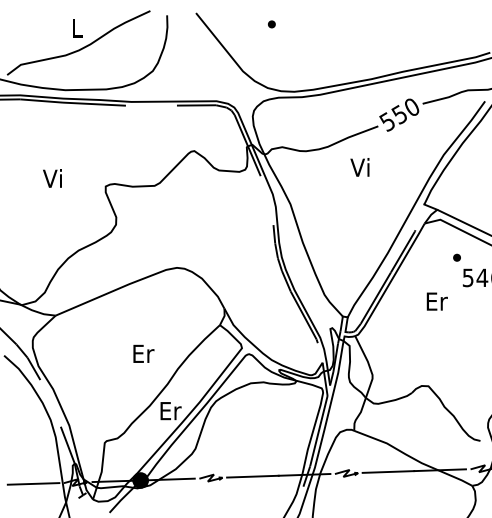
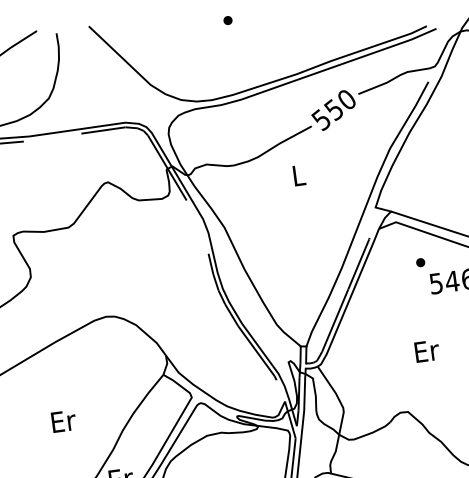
part: (271, 24) -> (227, 20), moved
text: (359, 167) -> (296, 175), Vi -> L
text: (436, 301) -> (426, 351), moved
text: (143, 353) -> (63, 420), moved

